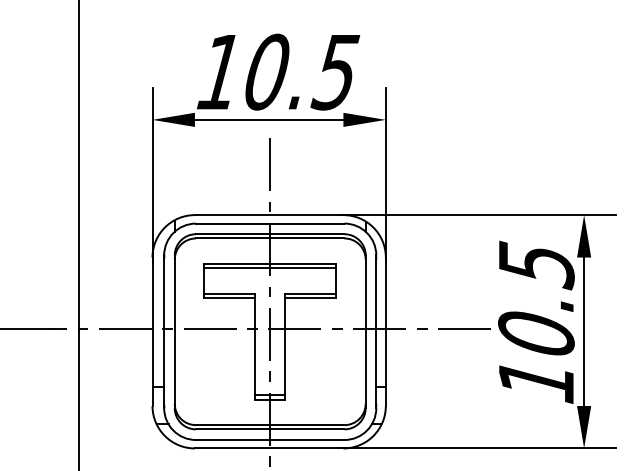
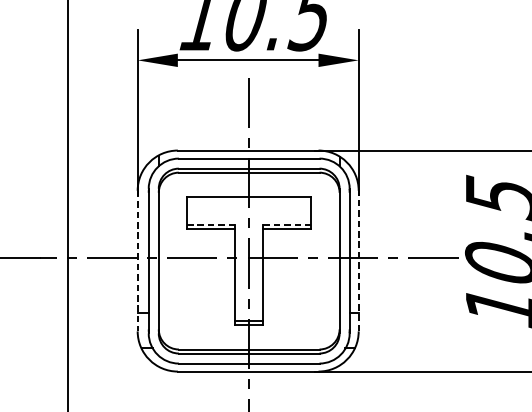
line: (269, 268) -> (248, 201), removed
line: (230, 293) -> (211, 224), solid -> dashed
line: (311, 293) -> (288, 224), solid -> dashed
line: (385, 331) -> (358, 260), solid -> dashed
line: (152, 332) -> (137, 261), solid -> dashed

